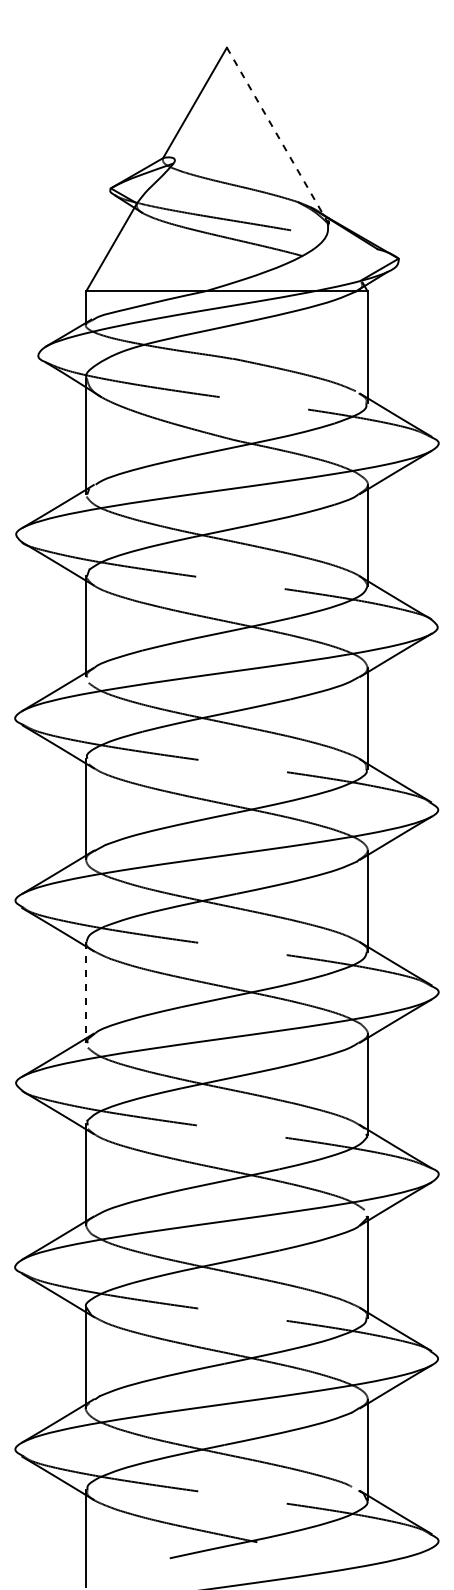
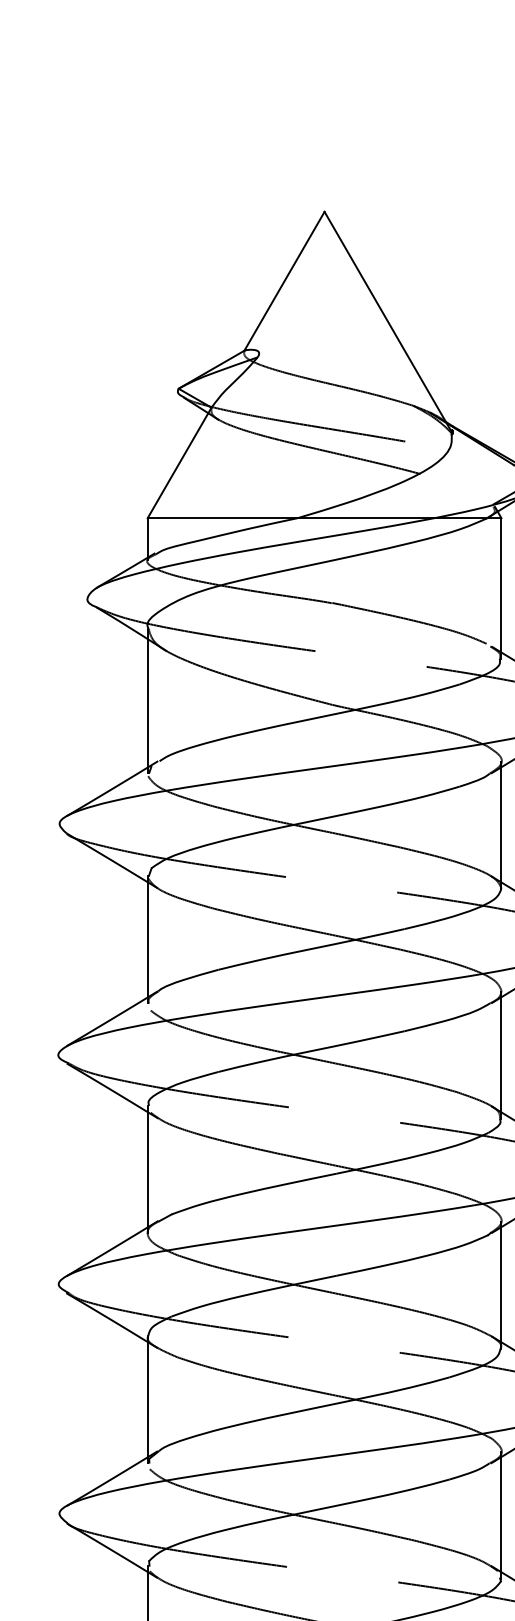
line: (277, 135) -> (388, 322), dashed -> solid
line: (86, 990) -> (148, 1397), dashed -> solid

